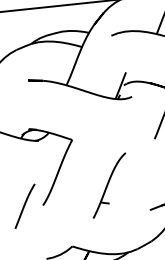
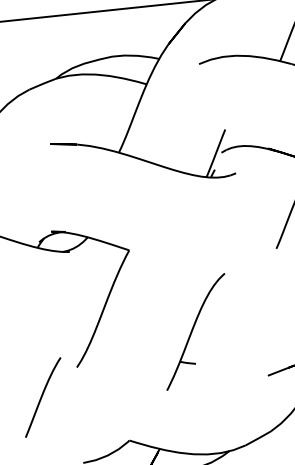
curve: (24, 205) -> (42, 395), moved

